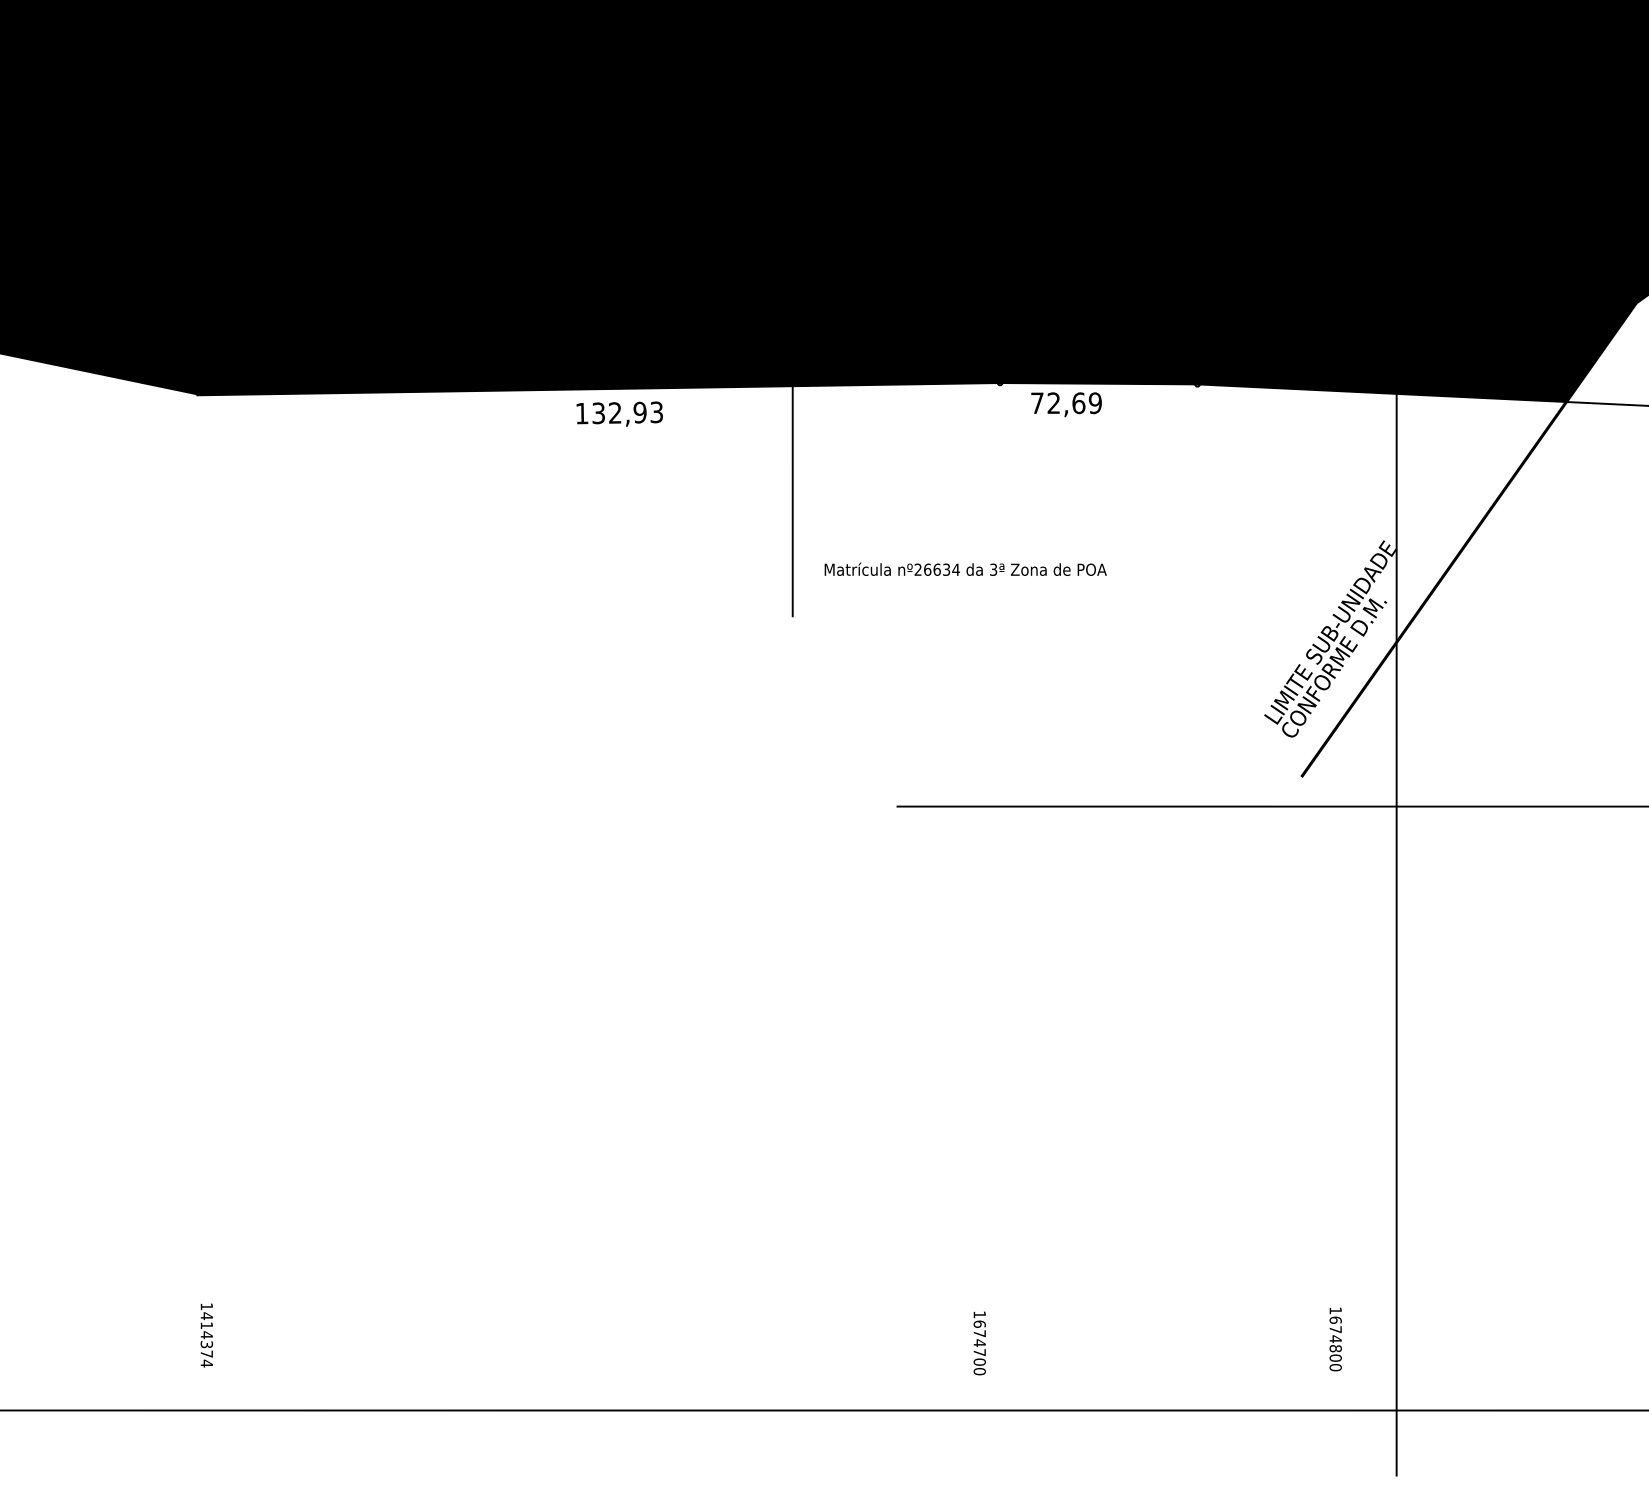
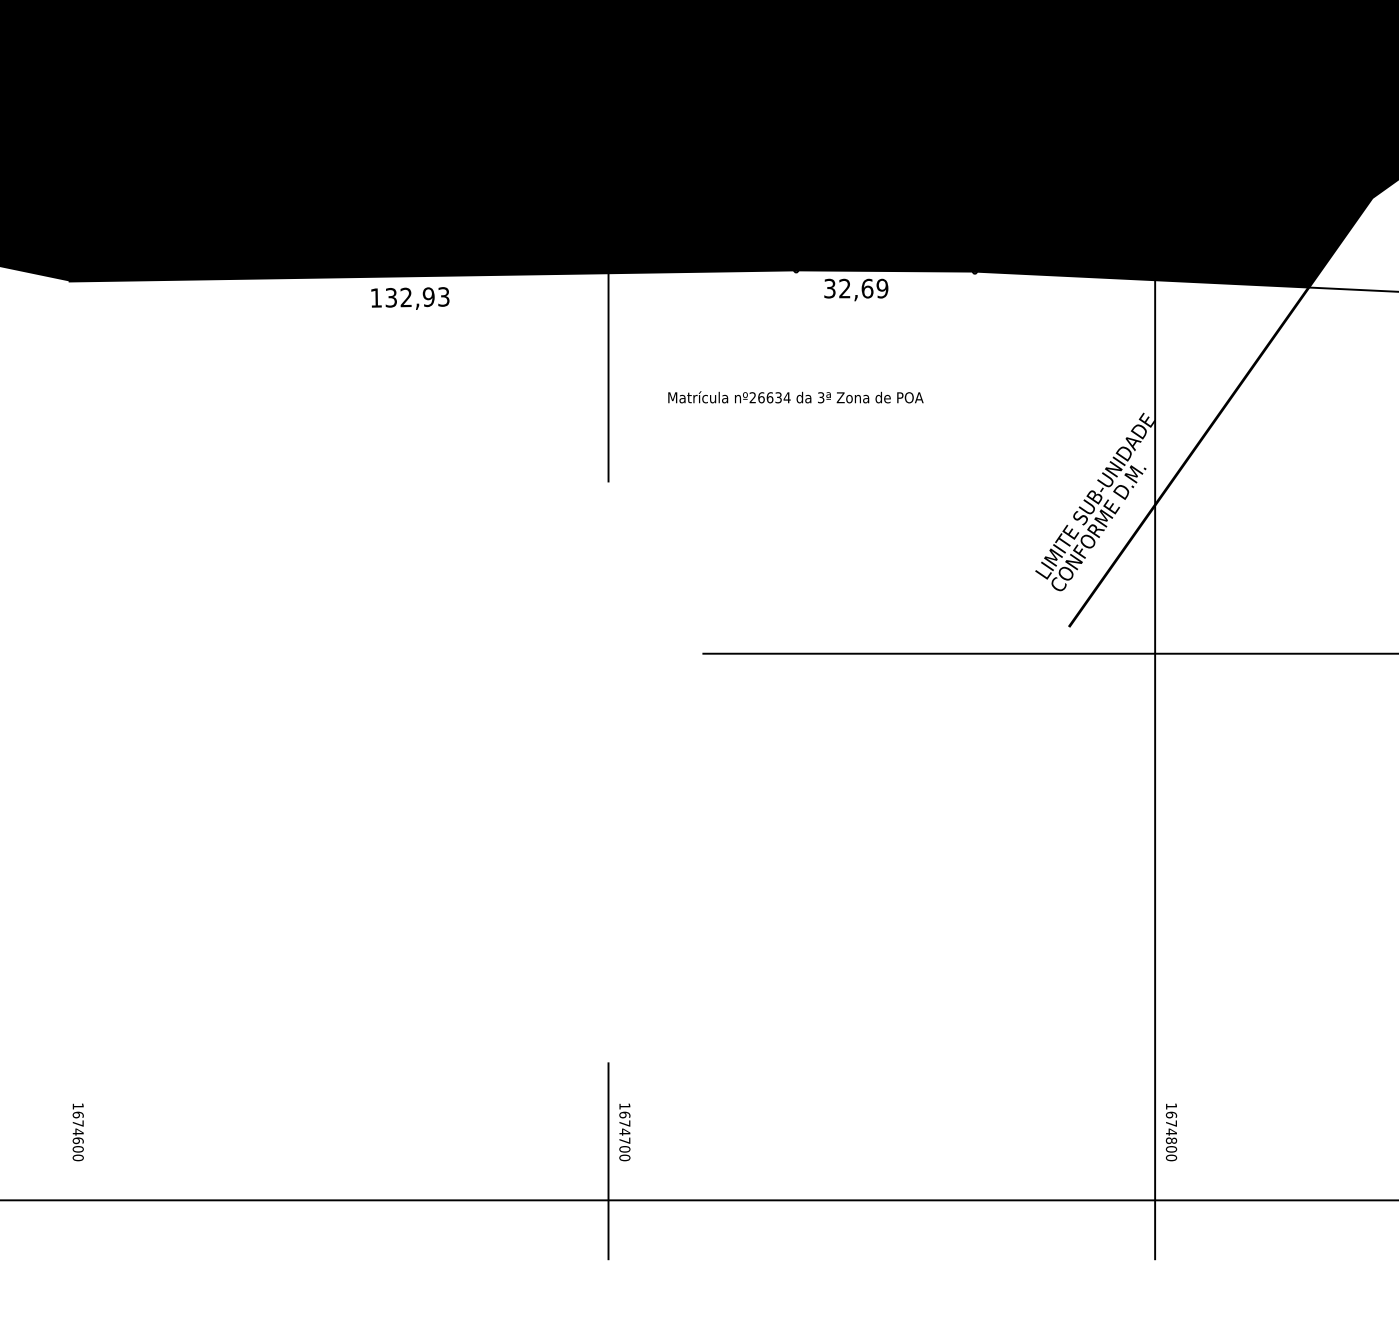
text: (1037, 403) -> (830, 288), 72,69 -> 32,69
text: (619, 413) -> (410, 297), moved
text: (965, 568) -> (795, 396), moved
text: (206, 1339) -> (77, 1136), 1414374 -> 1674600
text: (1335, 1339) -> (1171, 1132), moved
text: (979, 1343) -> (624, 1132), moved
line: (792, 1367) -> (608, 1161), added

